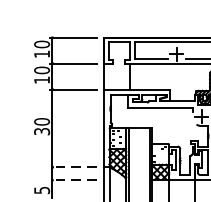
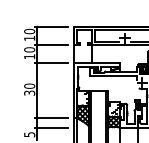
line: (72, 167) -> (51, 118), dashed -> solid
line: (72, 180) -> (51, 127), dashed -> solid

